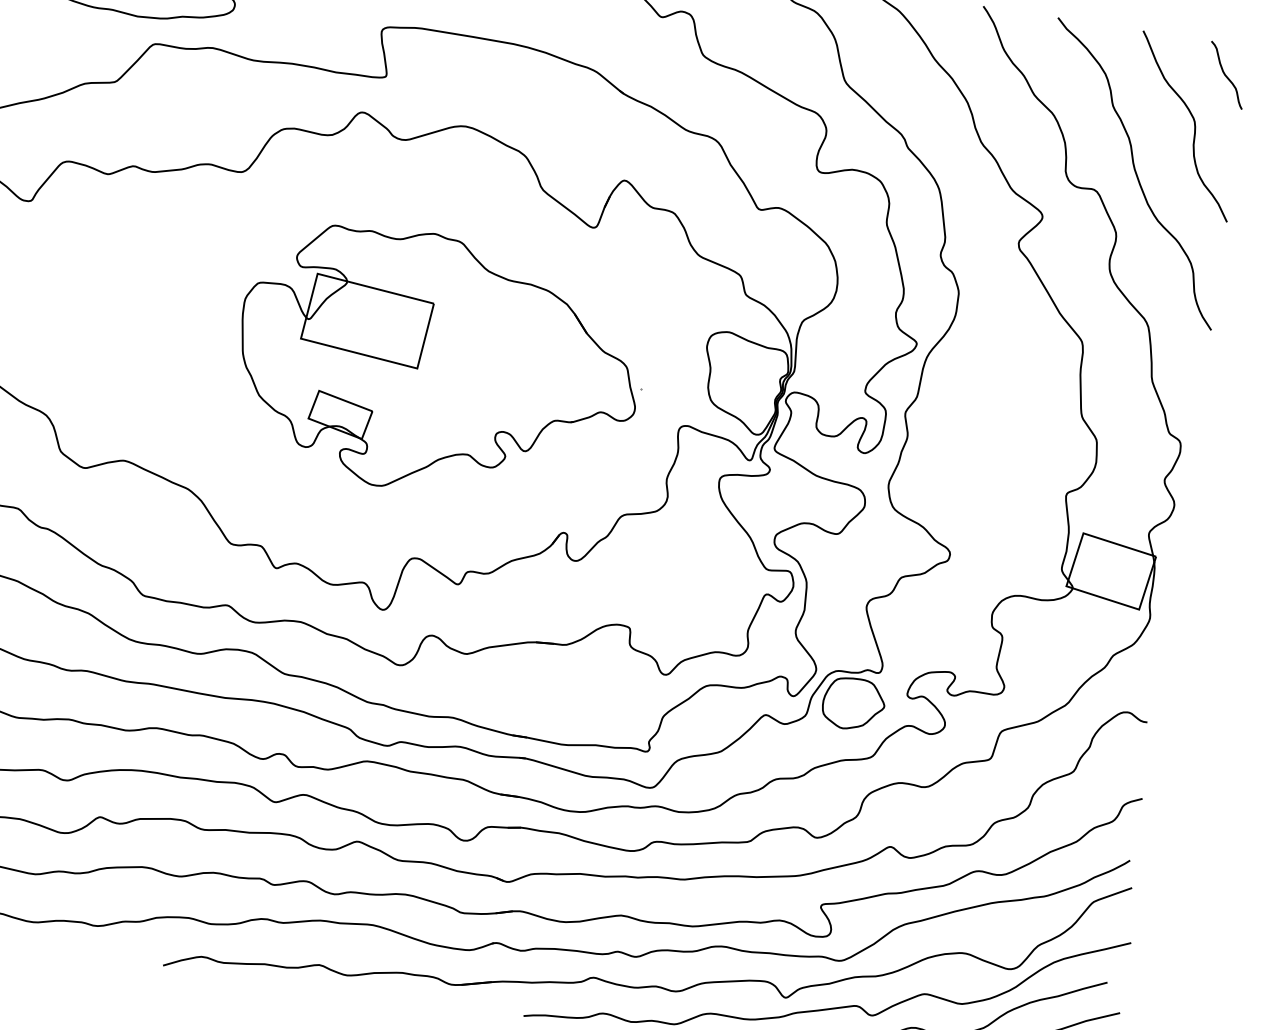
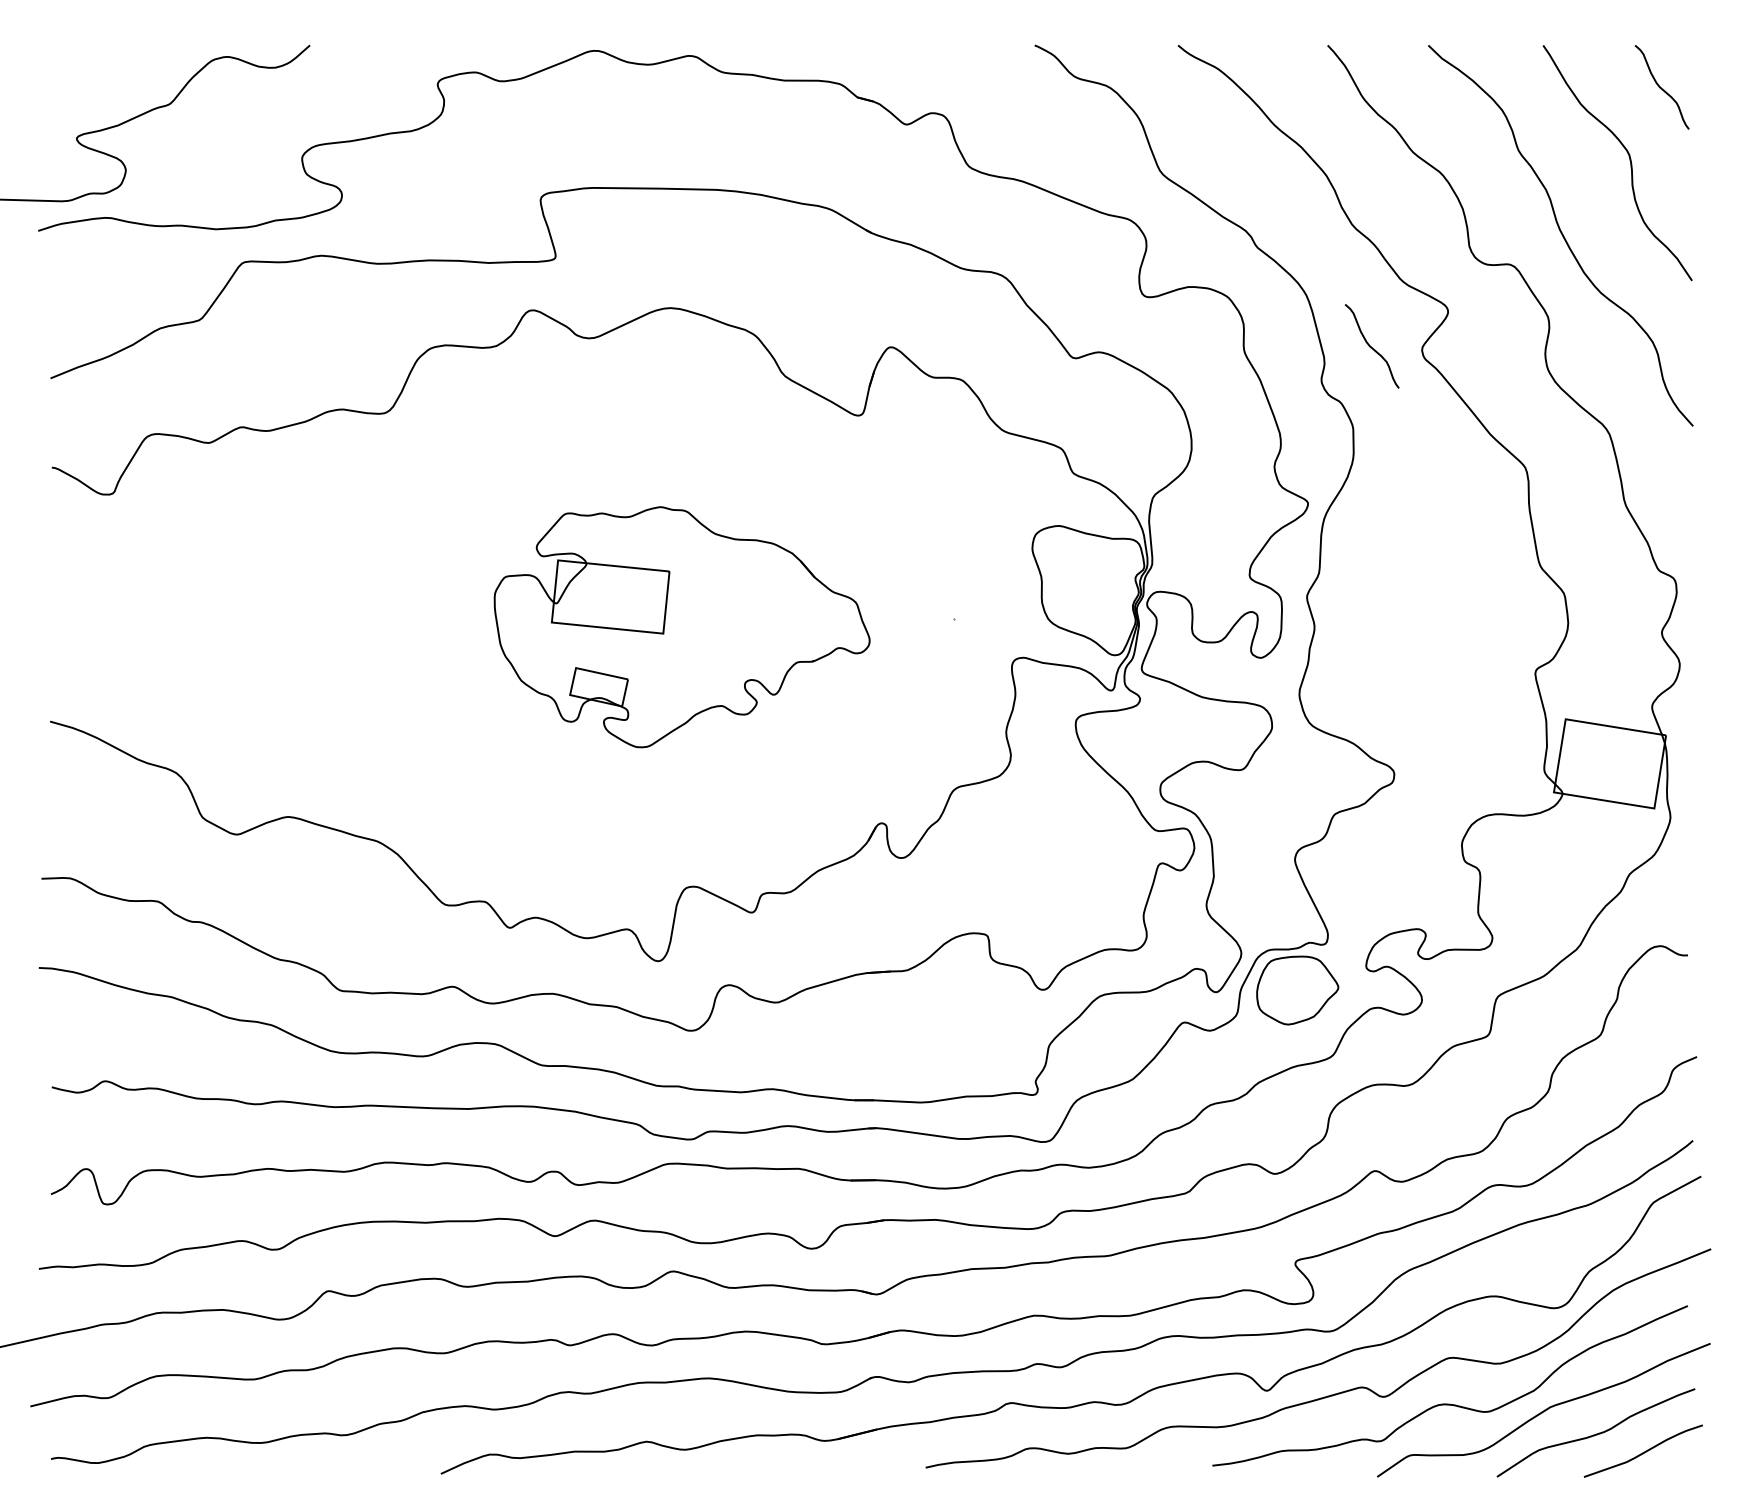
curve: (981, 234) -> (1371, 346), added
part: (437, 364) -> (681, 626), size x0.7

